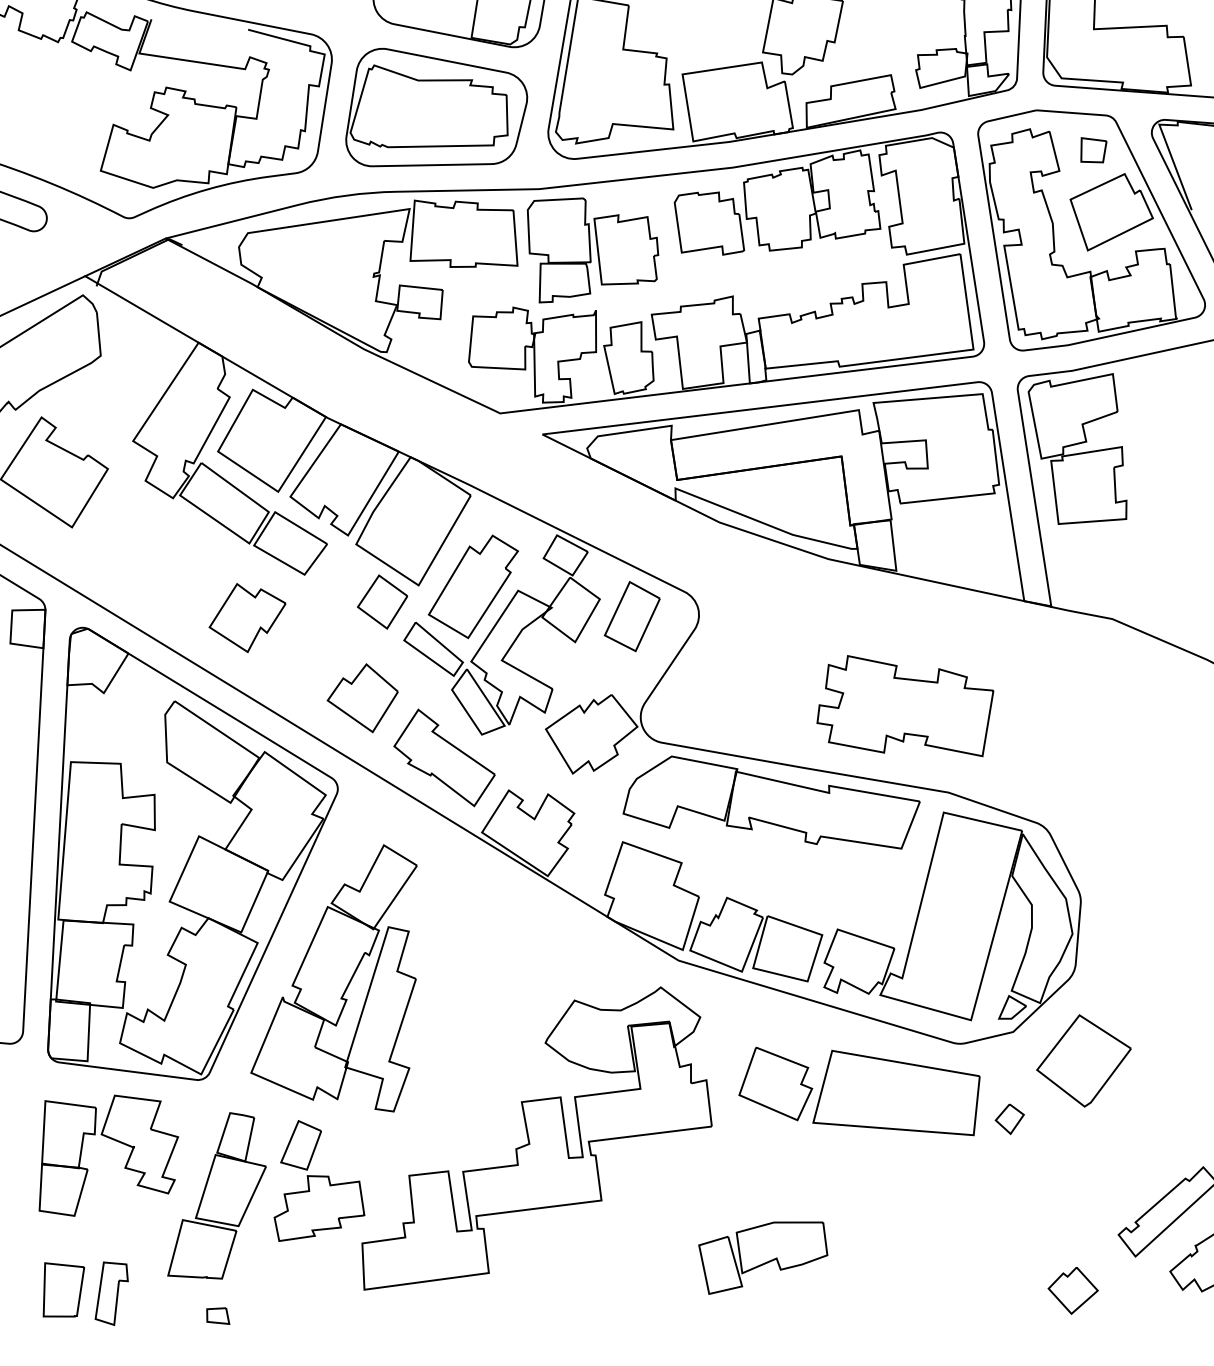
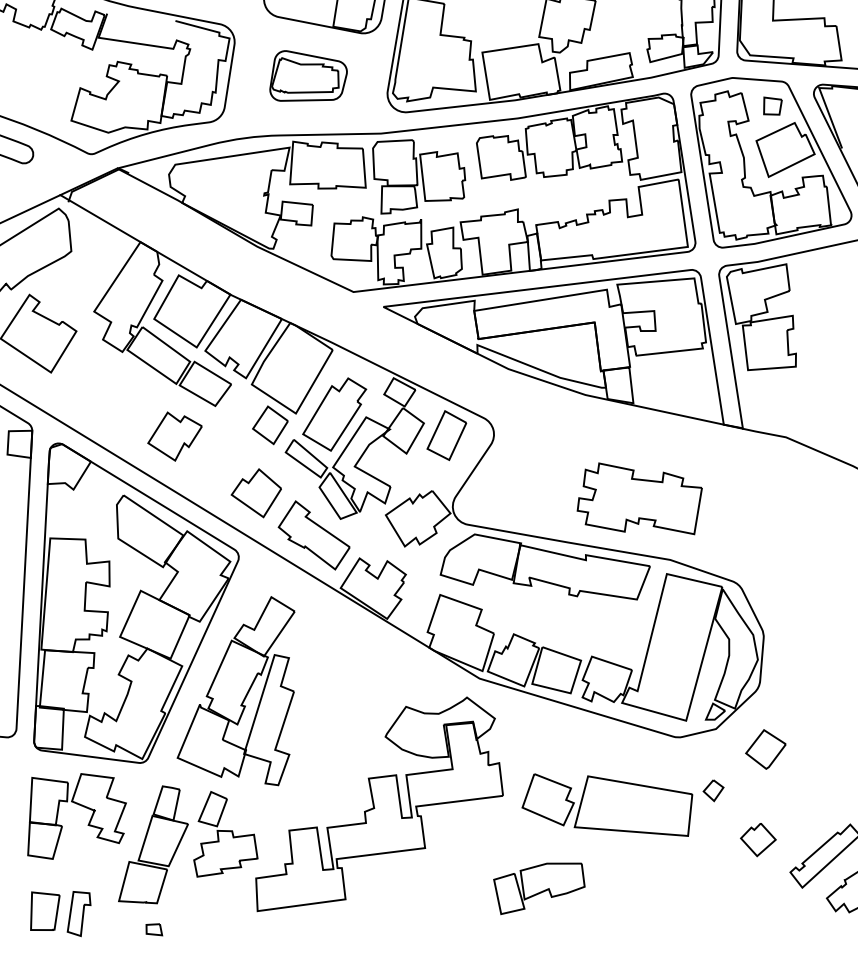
part: (436, 106) -> (308, 75), size x0.6
part: (1083, 1060) -> (765, 749), size x0.6
part: (859, 1090) -> (607, 804), moved
part: (1073, 1291) -> (758, 840), moved

